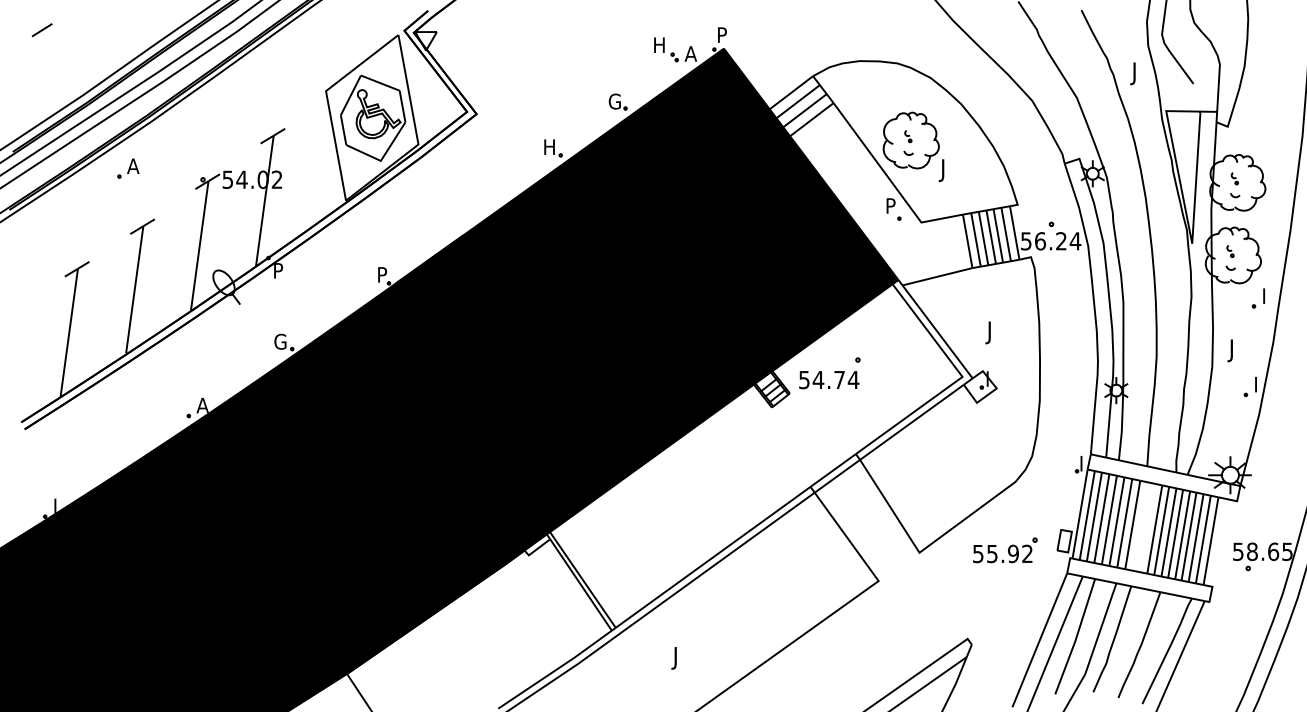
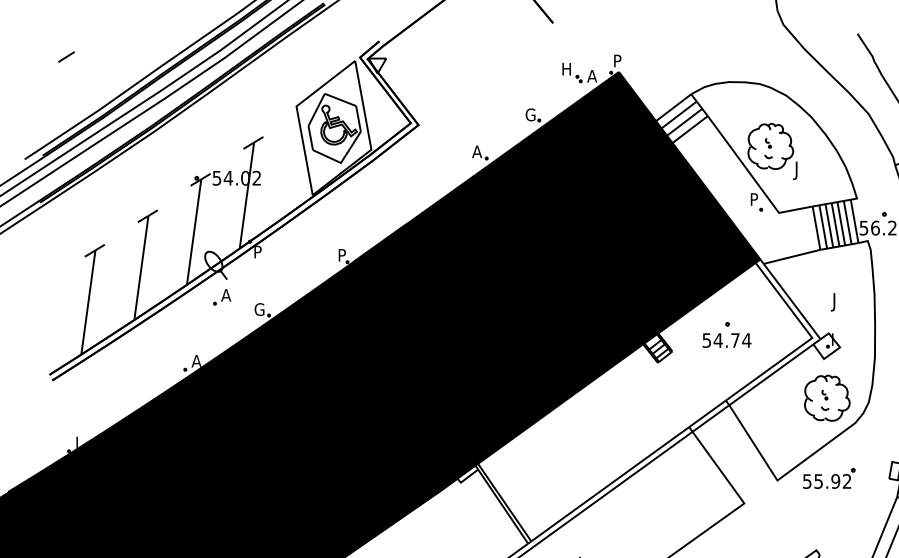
text: (548, 146) -> (476, 151), H -> A
part: (128, 168) -> (222, 297), moved
text: (829, 380) -> (727, 340), moved
part: (980, 451) -> (826, 398), added
part: (1005, 550) -> (829, 478), moved

